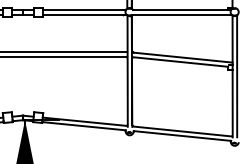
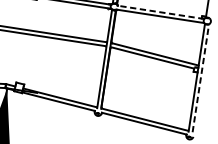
line: (182, 10) -> (161, 12), solid -> dashed
line: (237, 76) -> (201, 78), solid -> dashed

